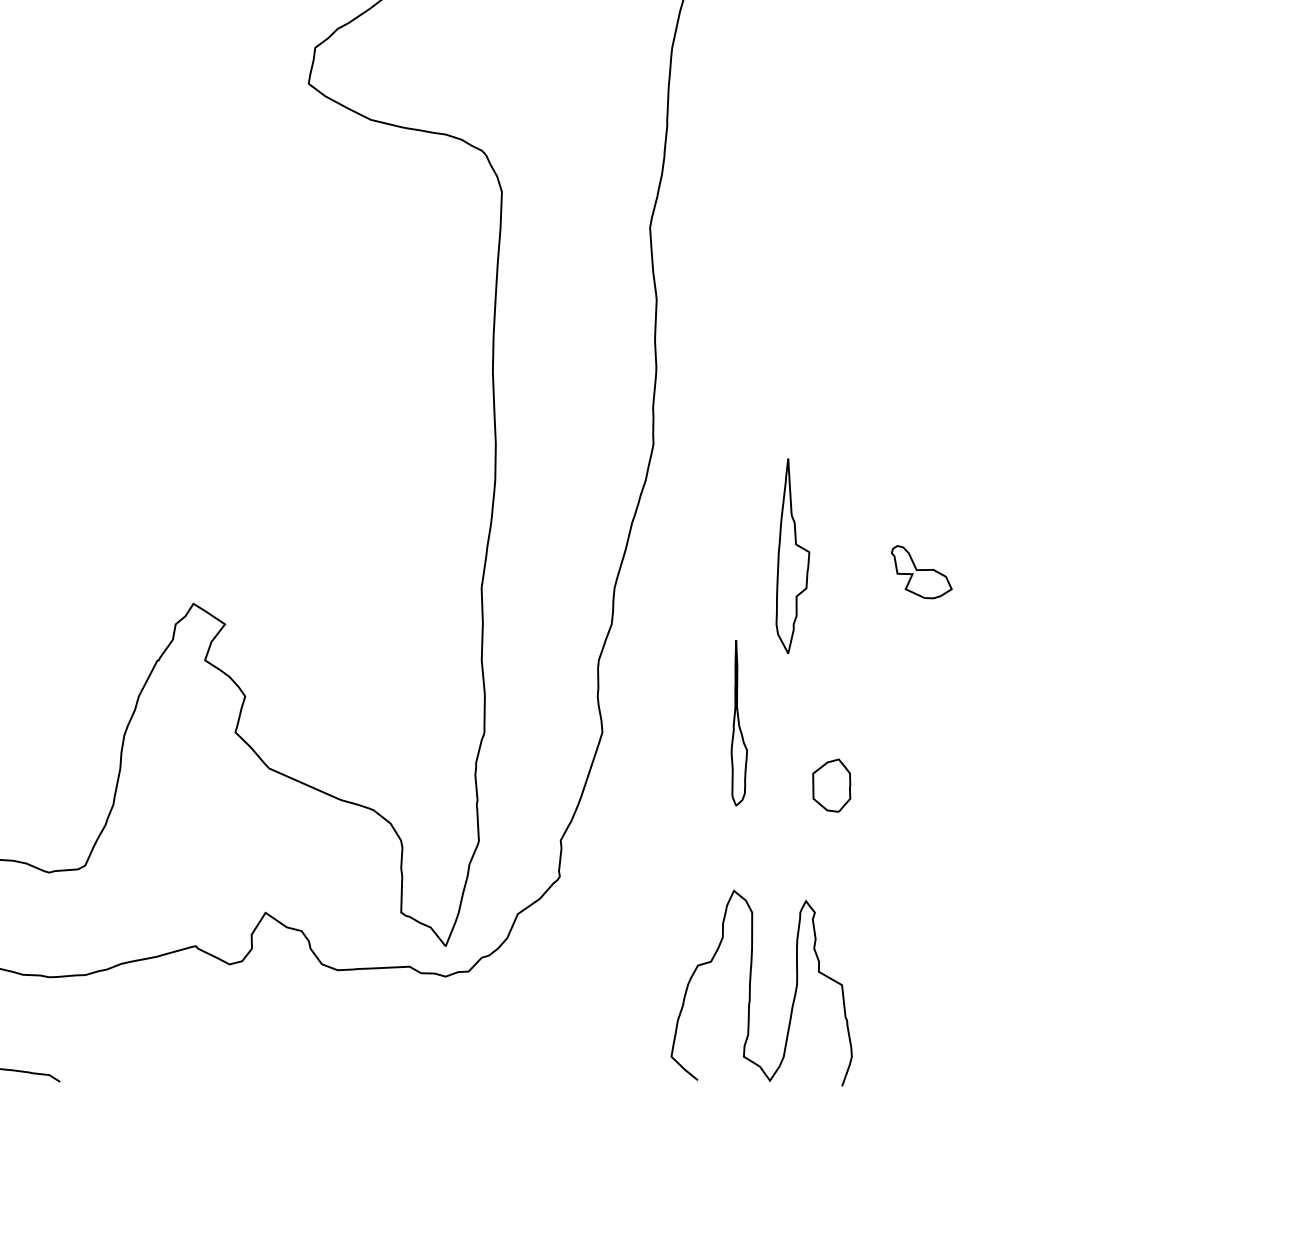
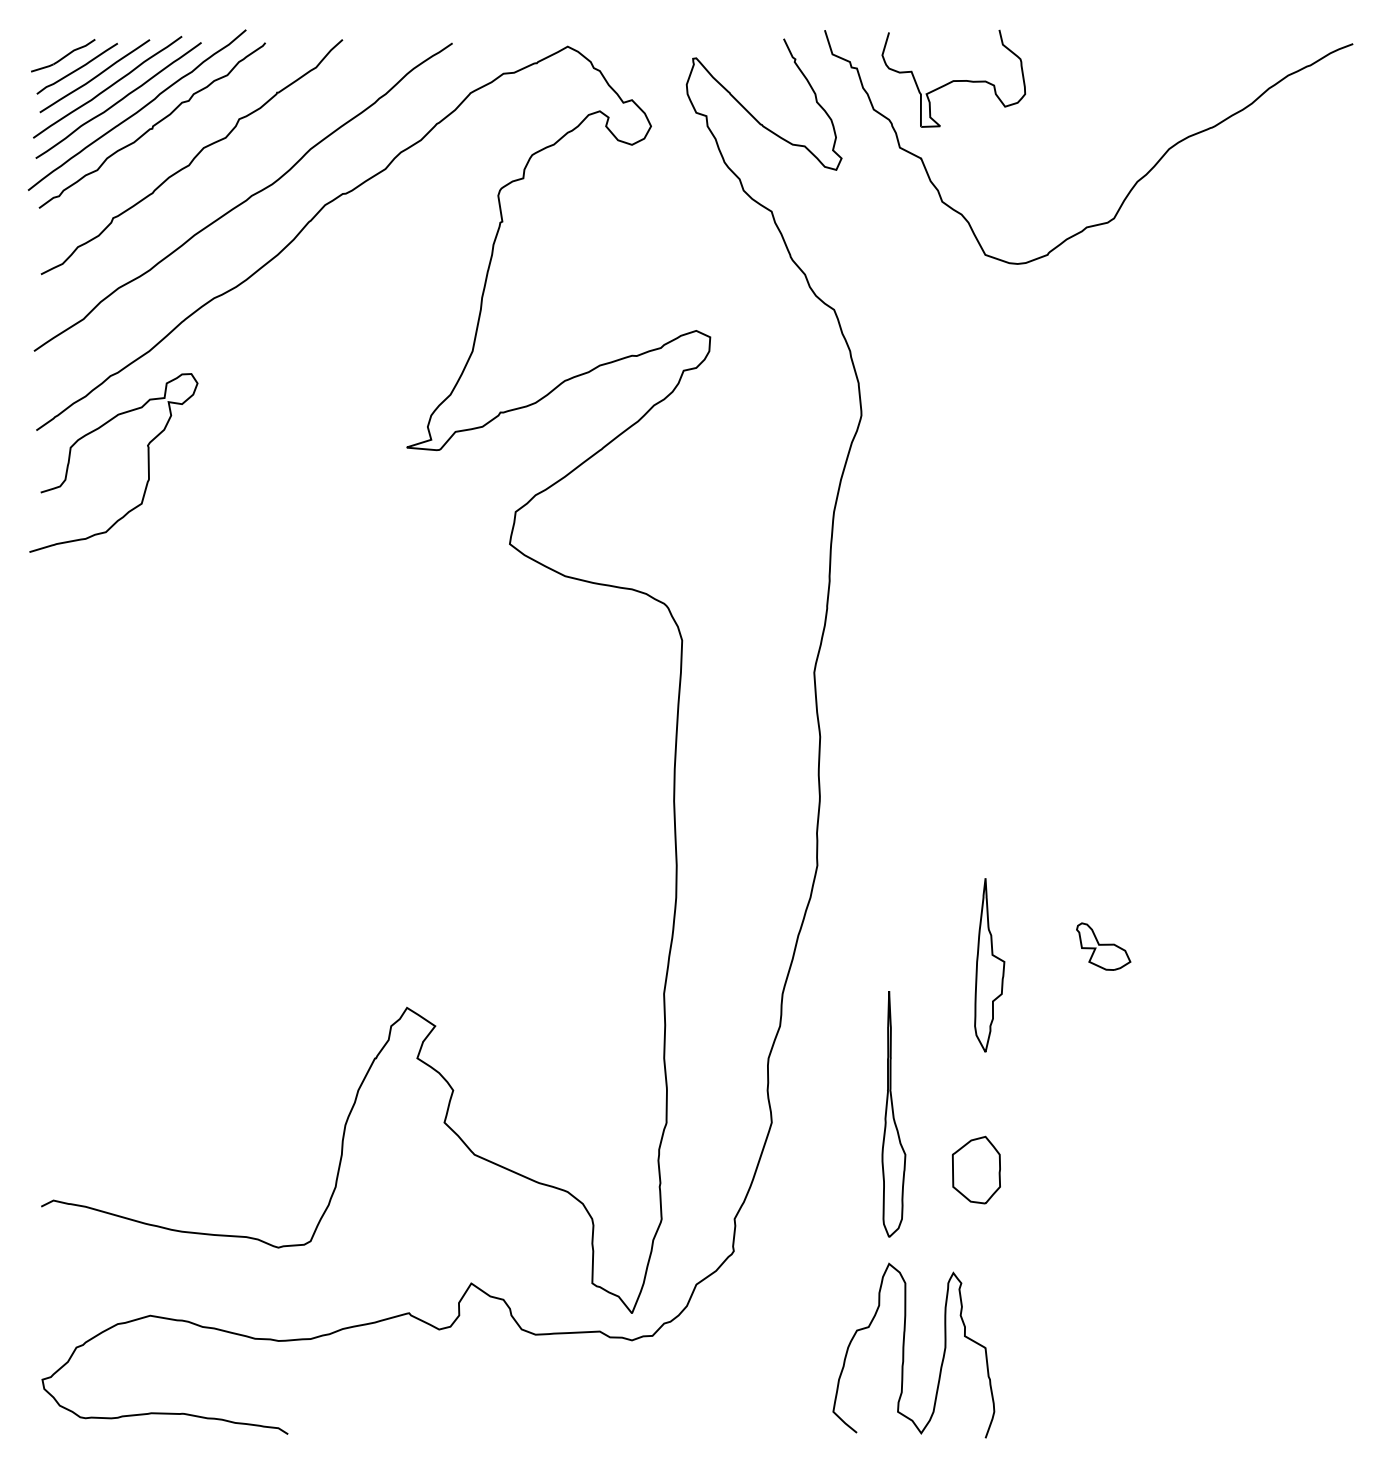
part: (792, 556) -> (989, 965), moved
part: (921, 571) -> (1103, 946), moved
part: (738, 723) -> (893, 1114), size x1.67
part: (830, 785) -> (975, 1169), size x1.43

